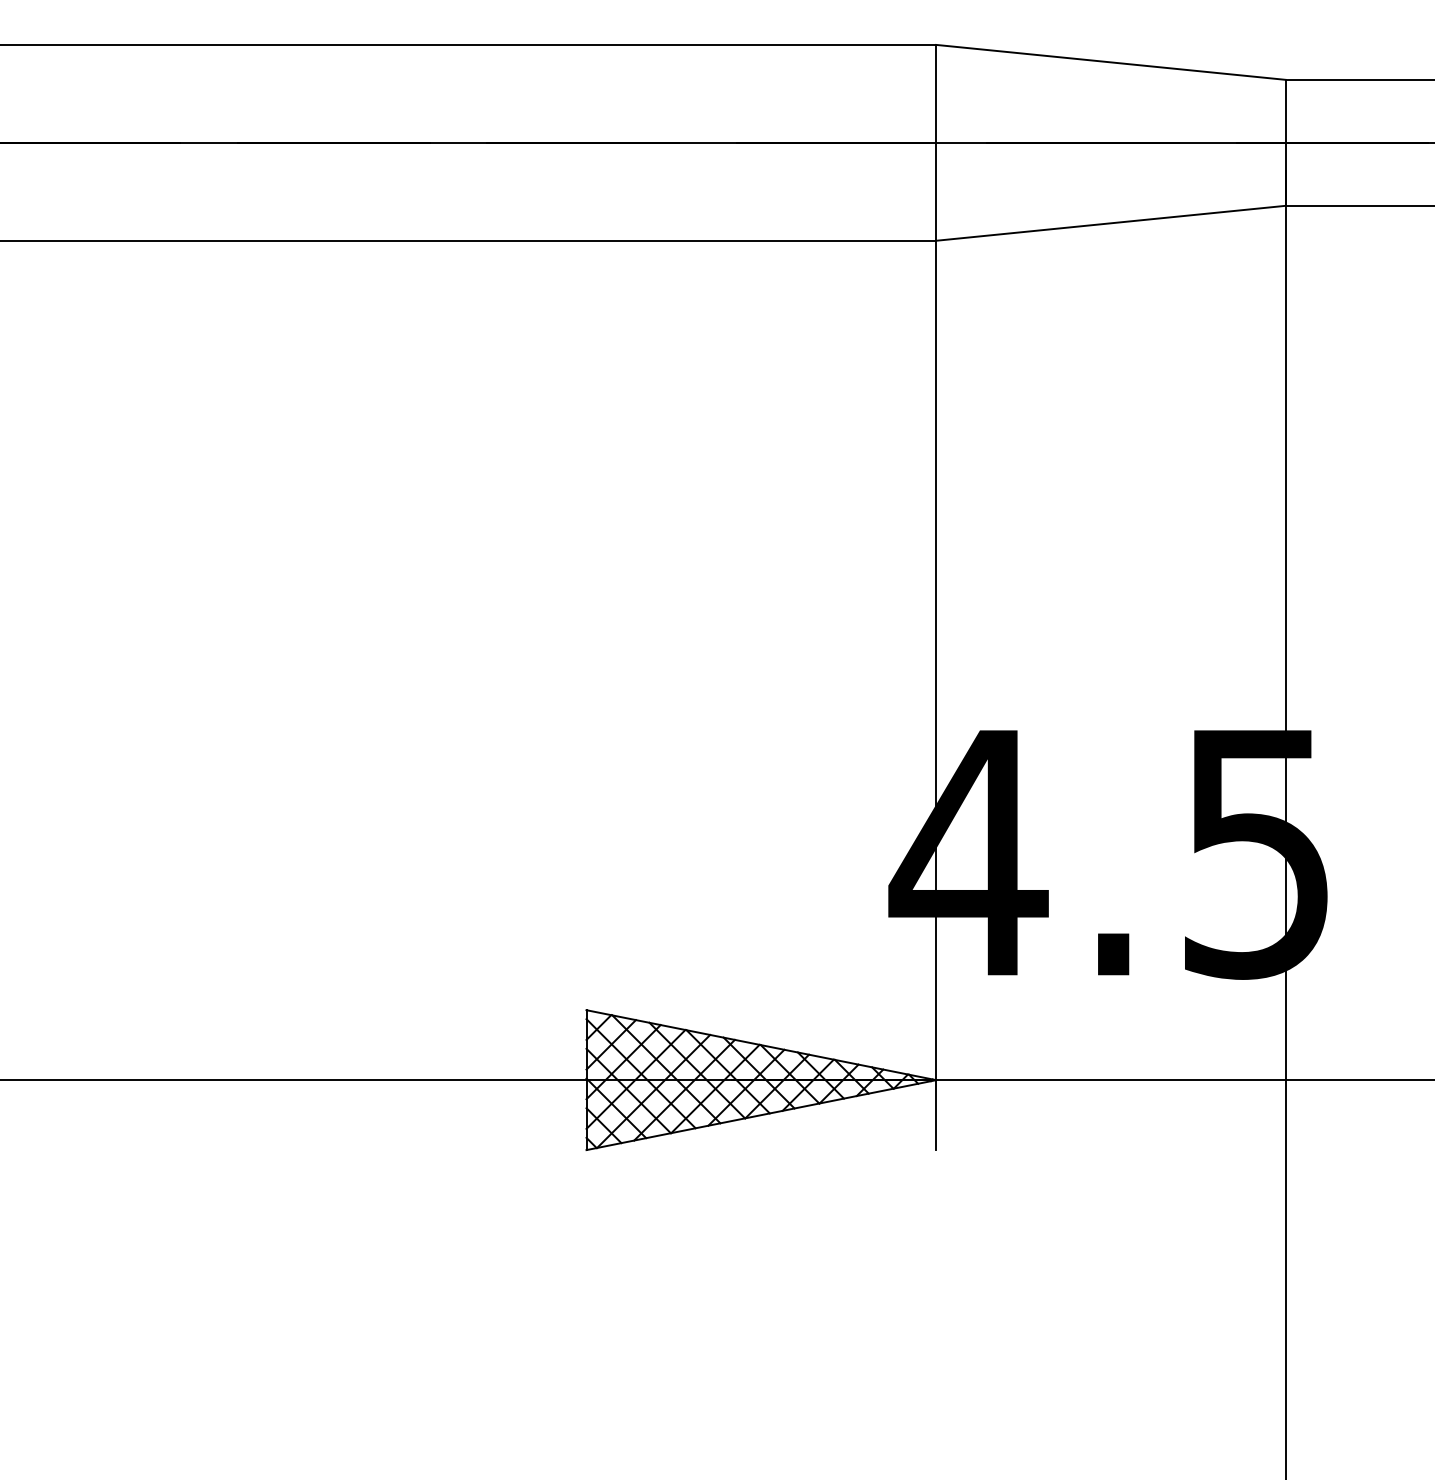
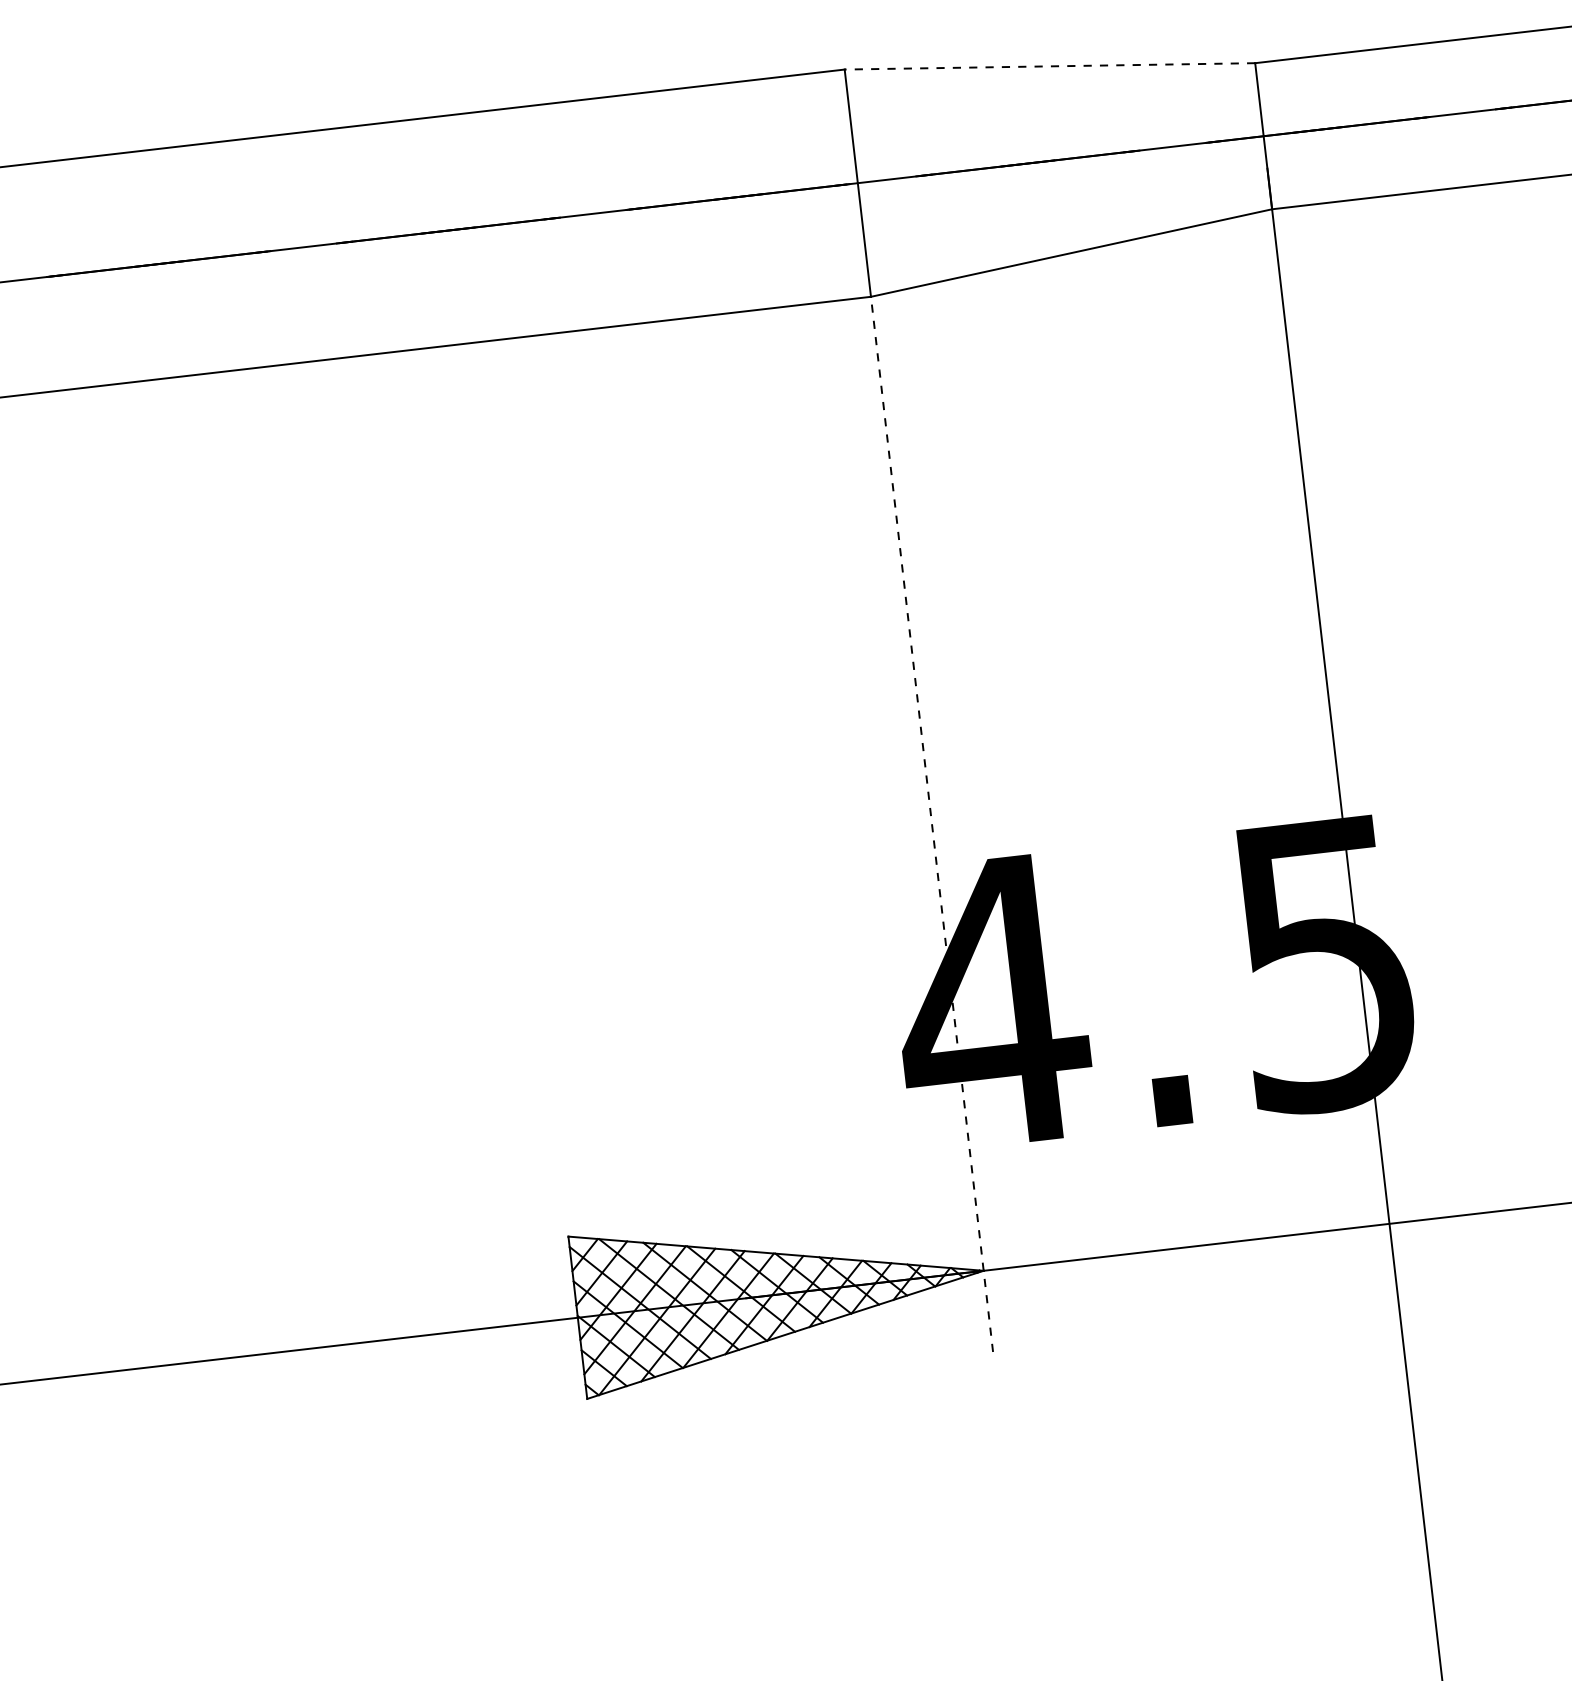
line: (1111, 62) -> (1050, 66), solid -> dashed
line: (936, 695) -> (932, 824), solid -> dashed

